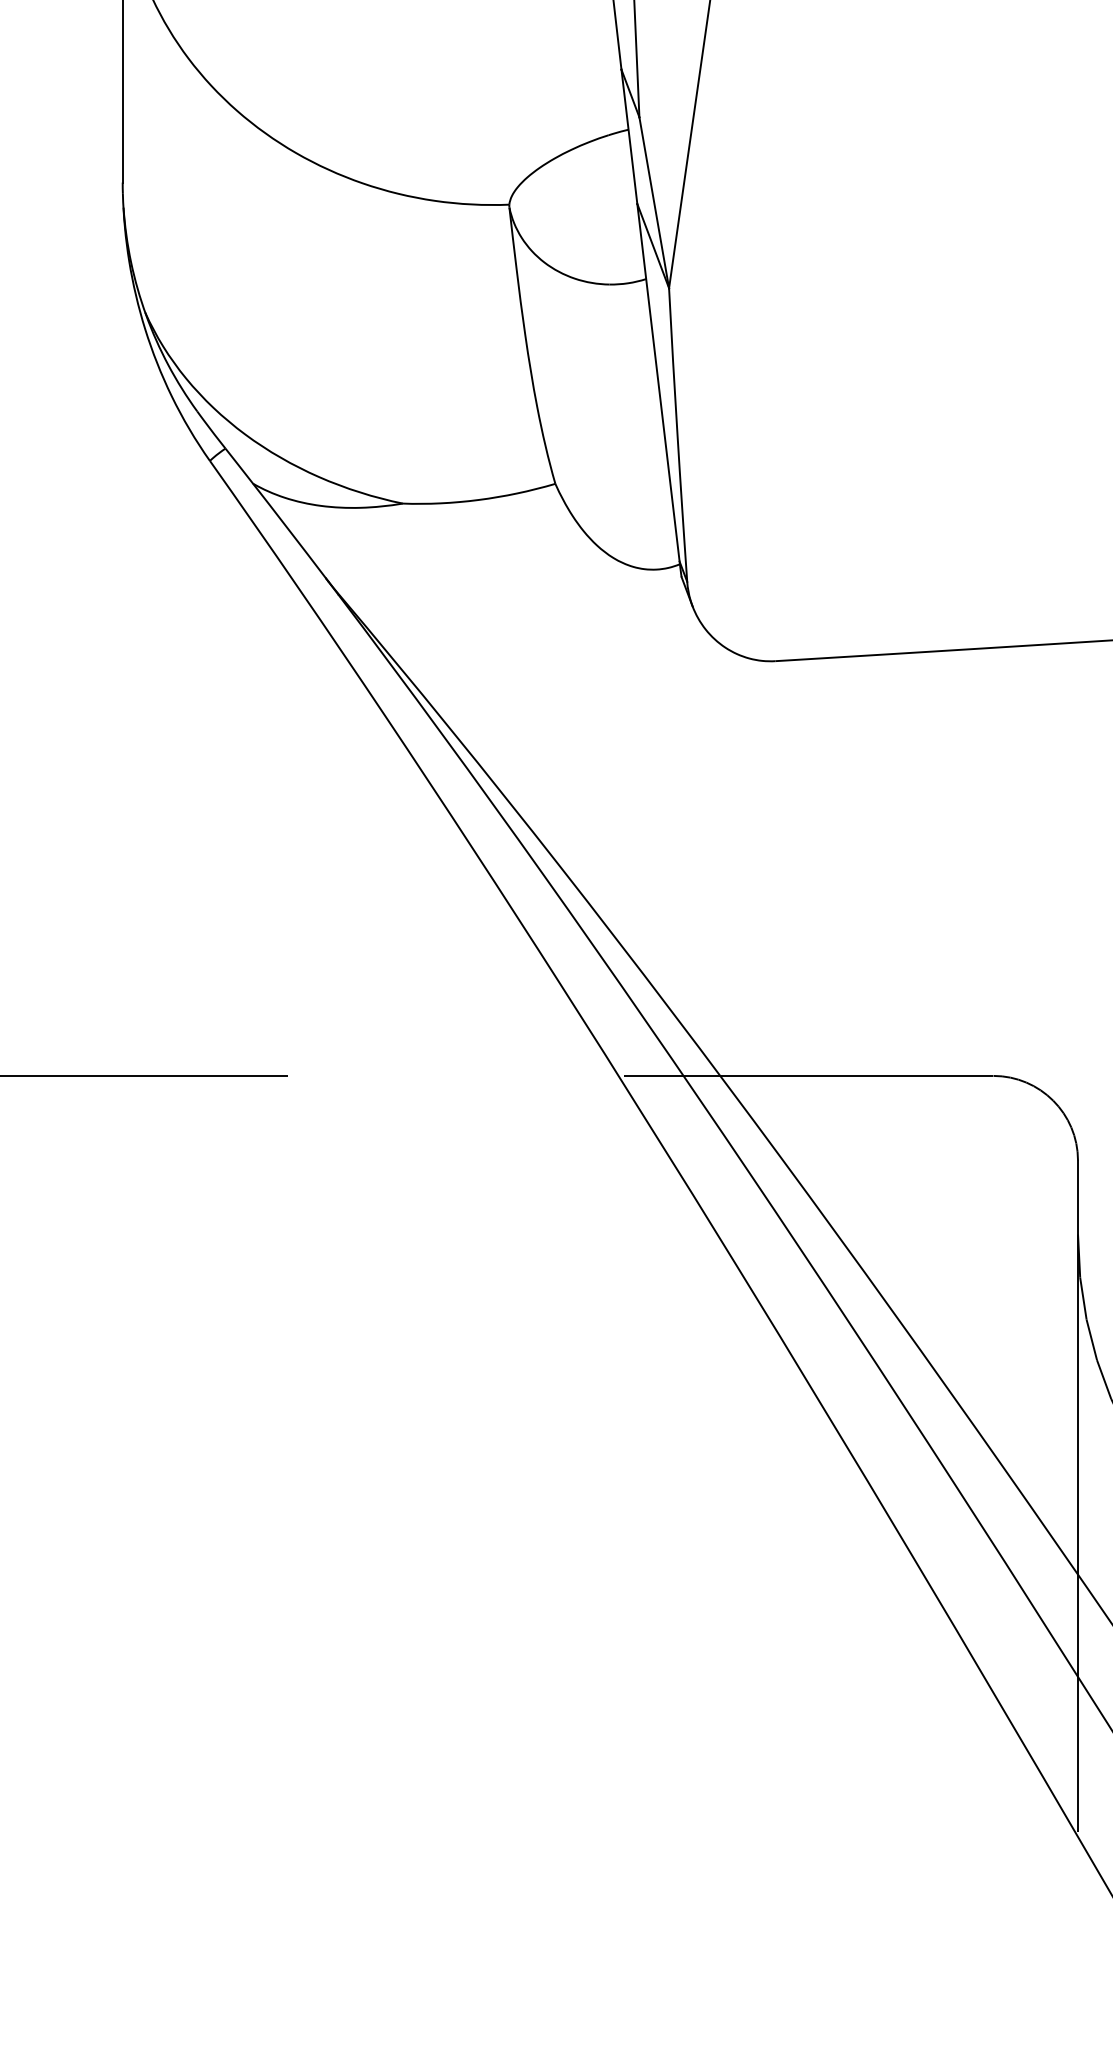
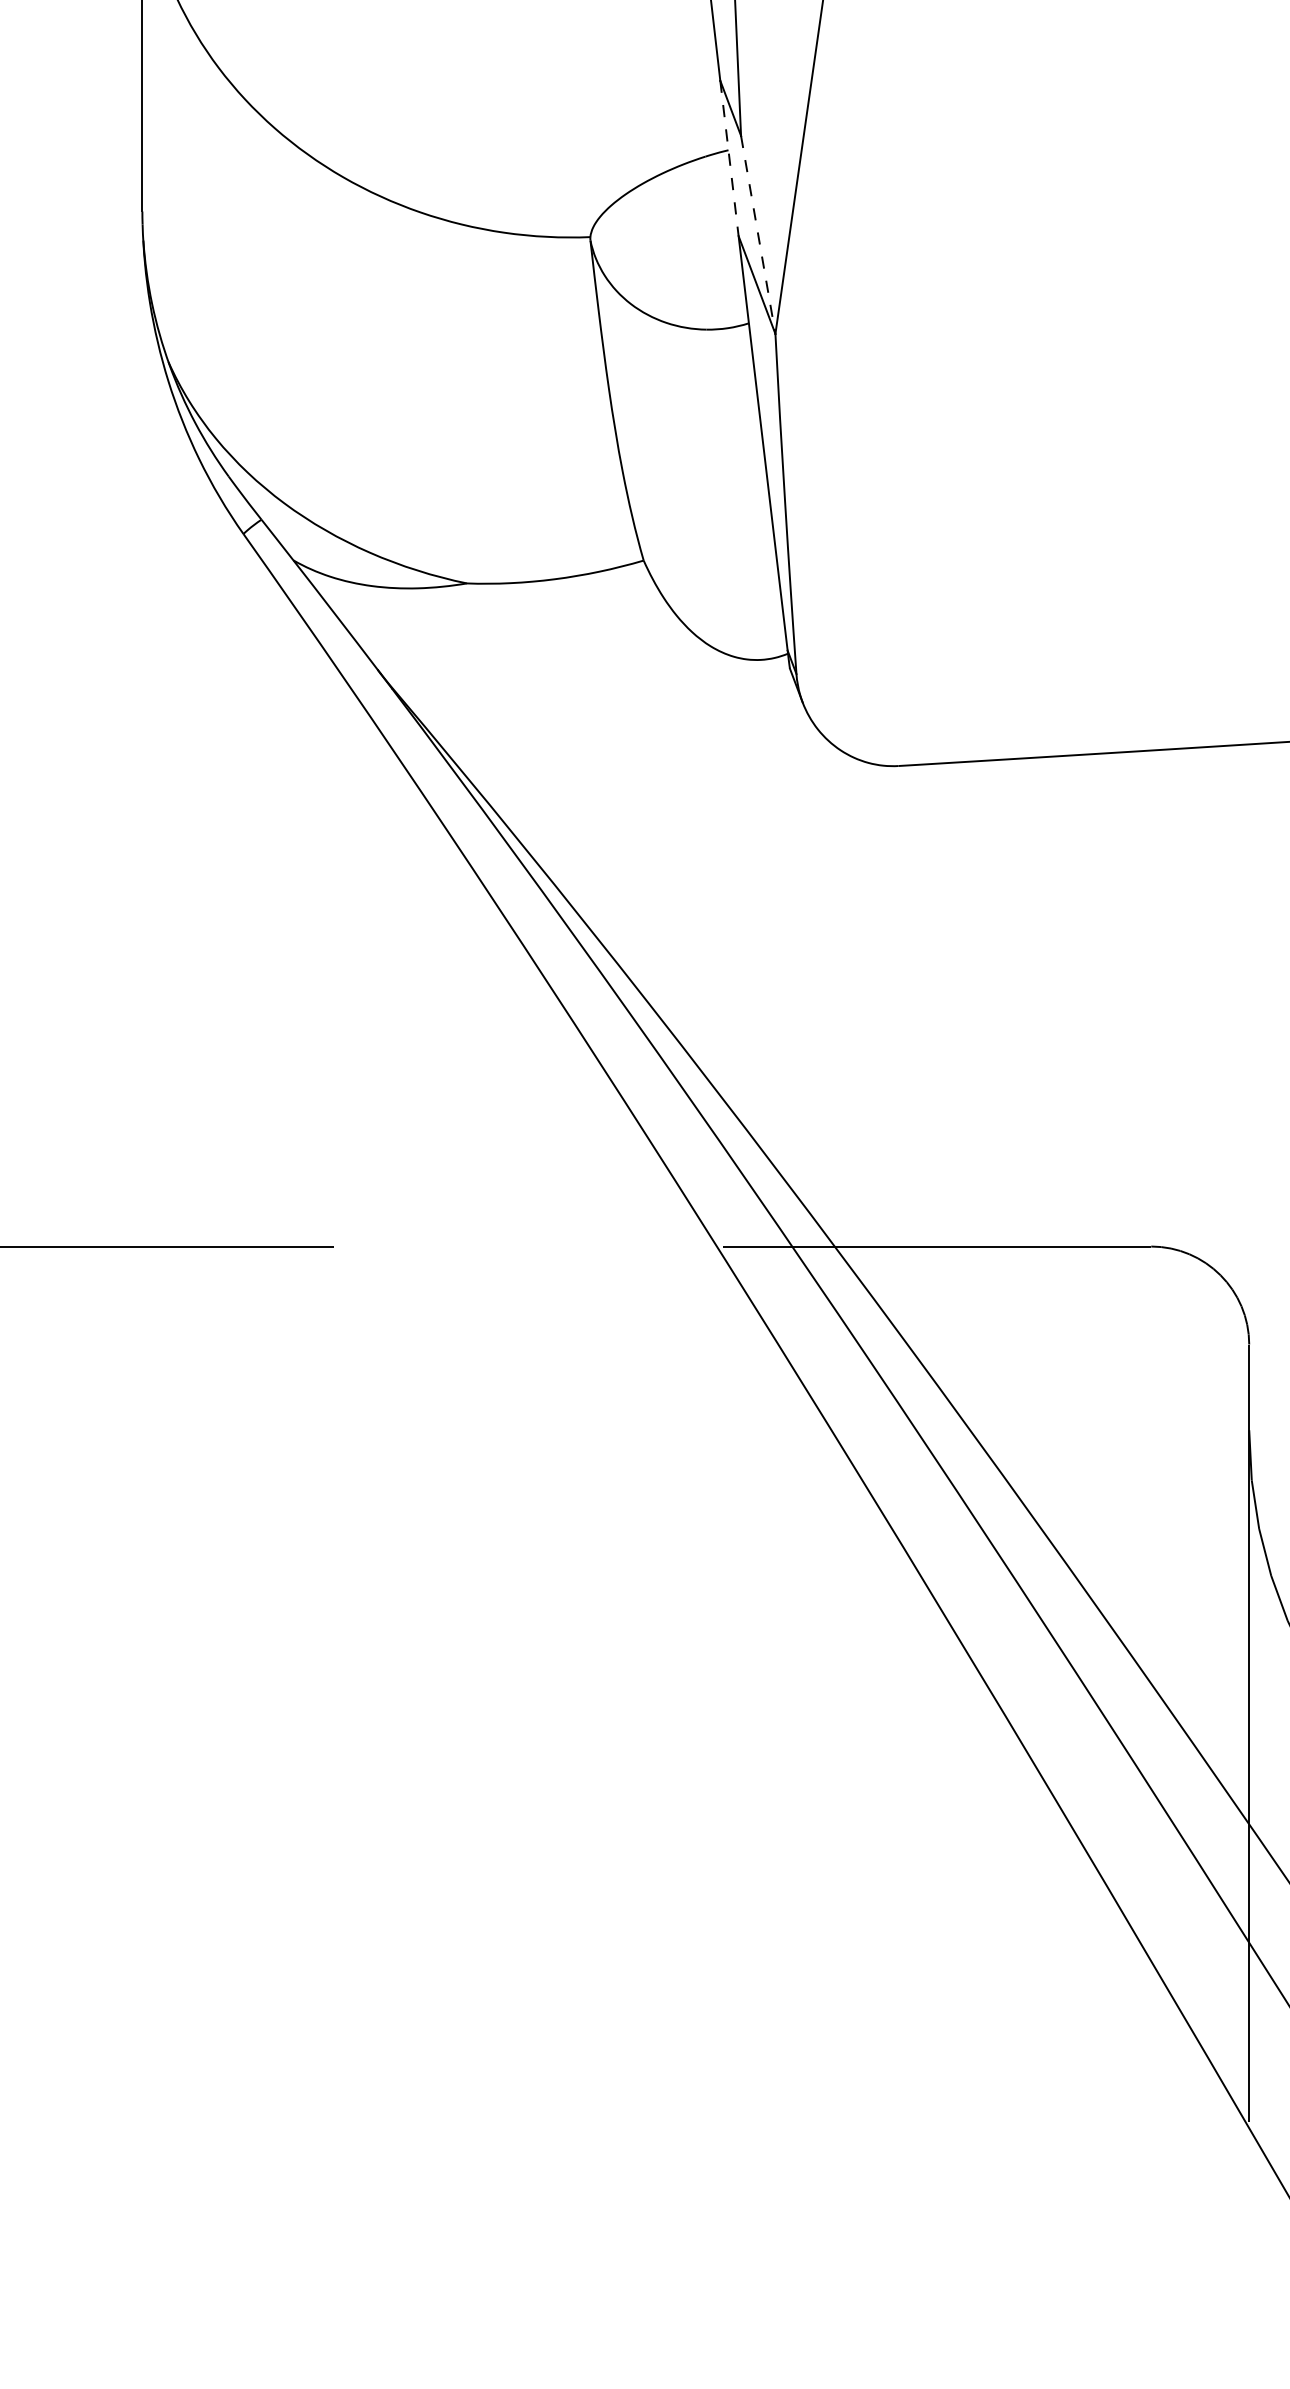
line: (629, 136) -> (729, 158), solid -> dashed
line: (654, 202) -> (758, 234), solid -> dashed

